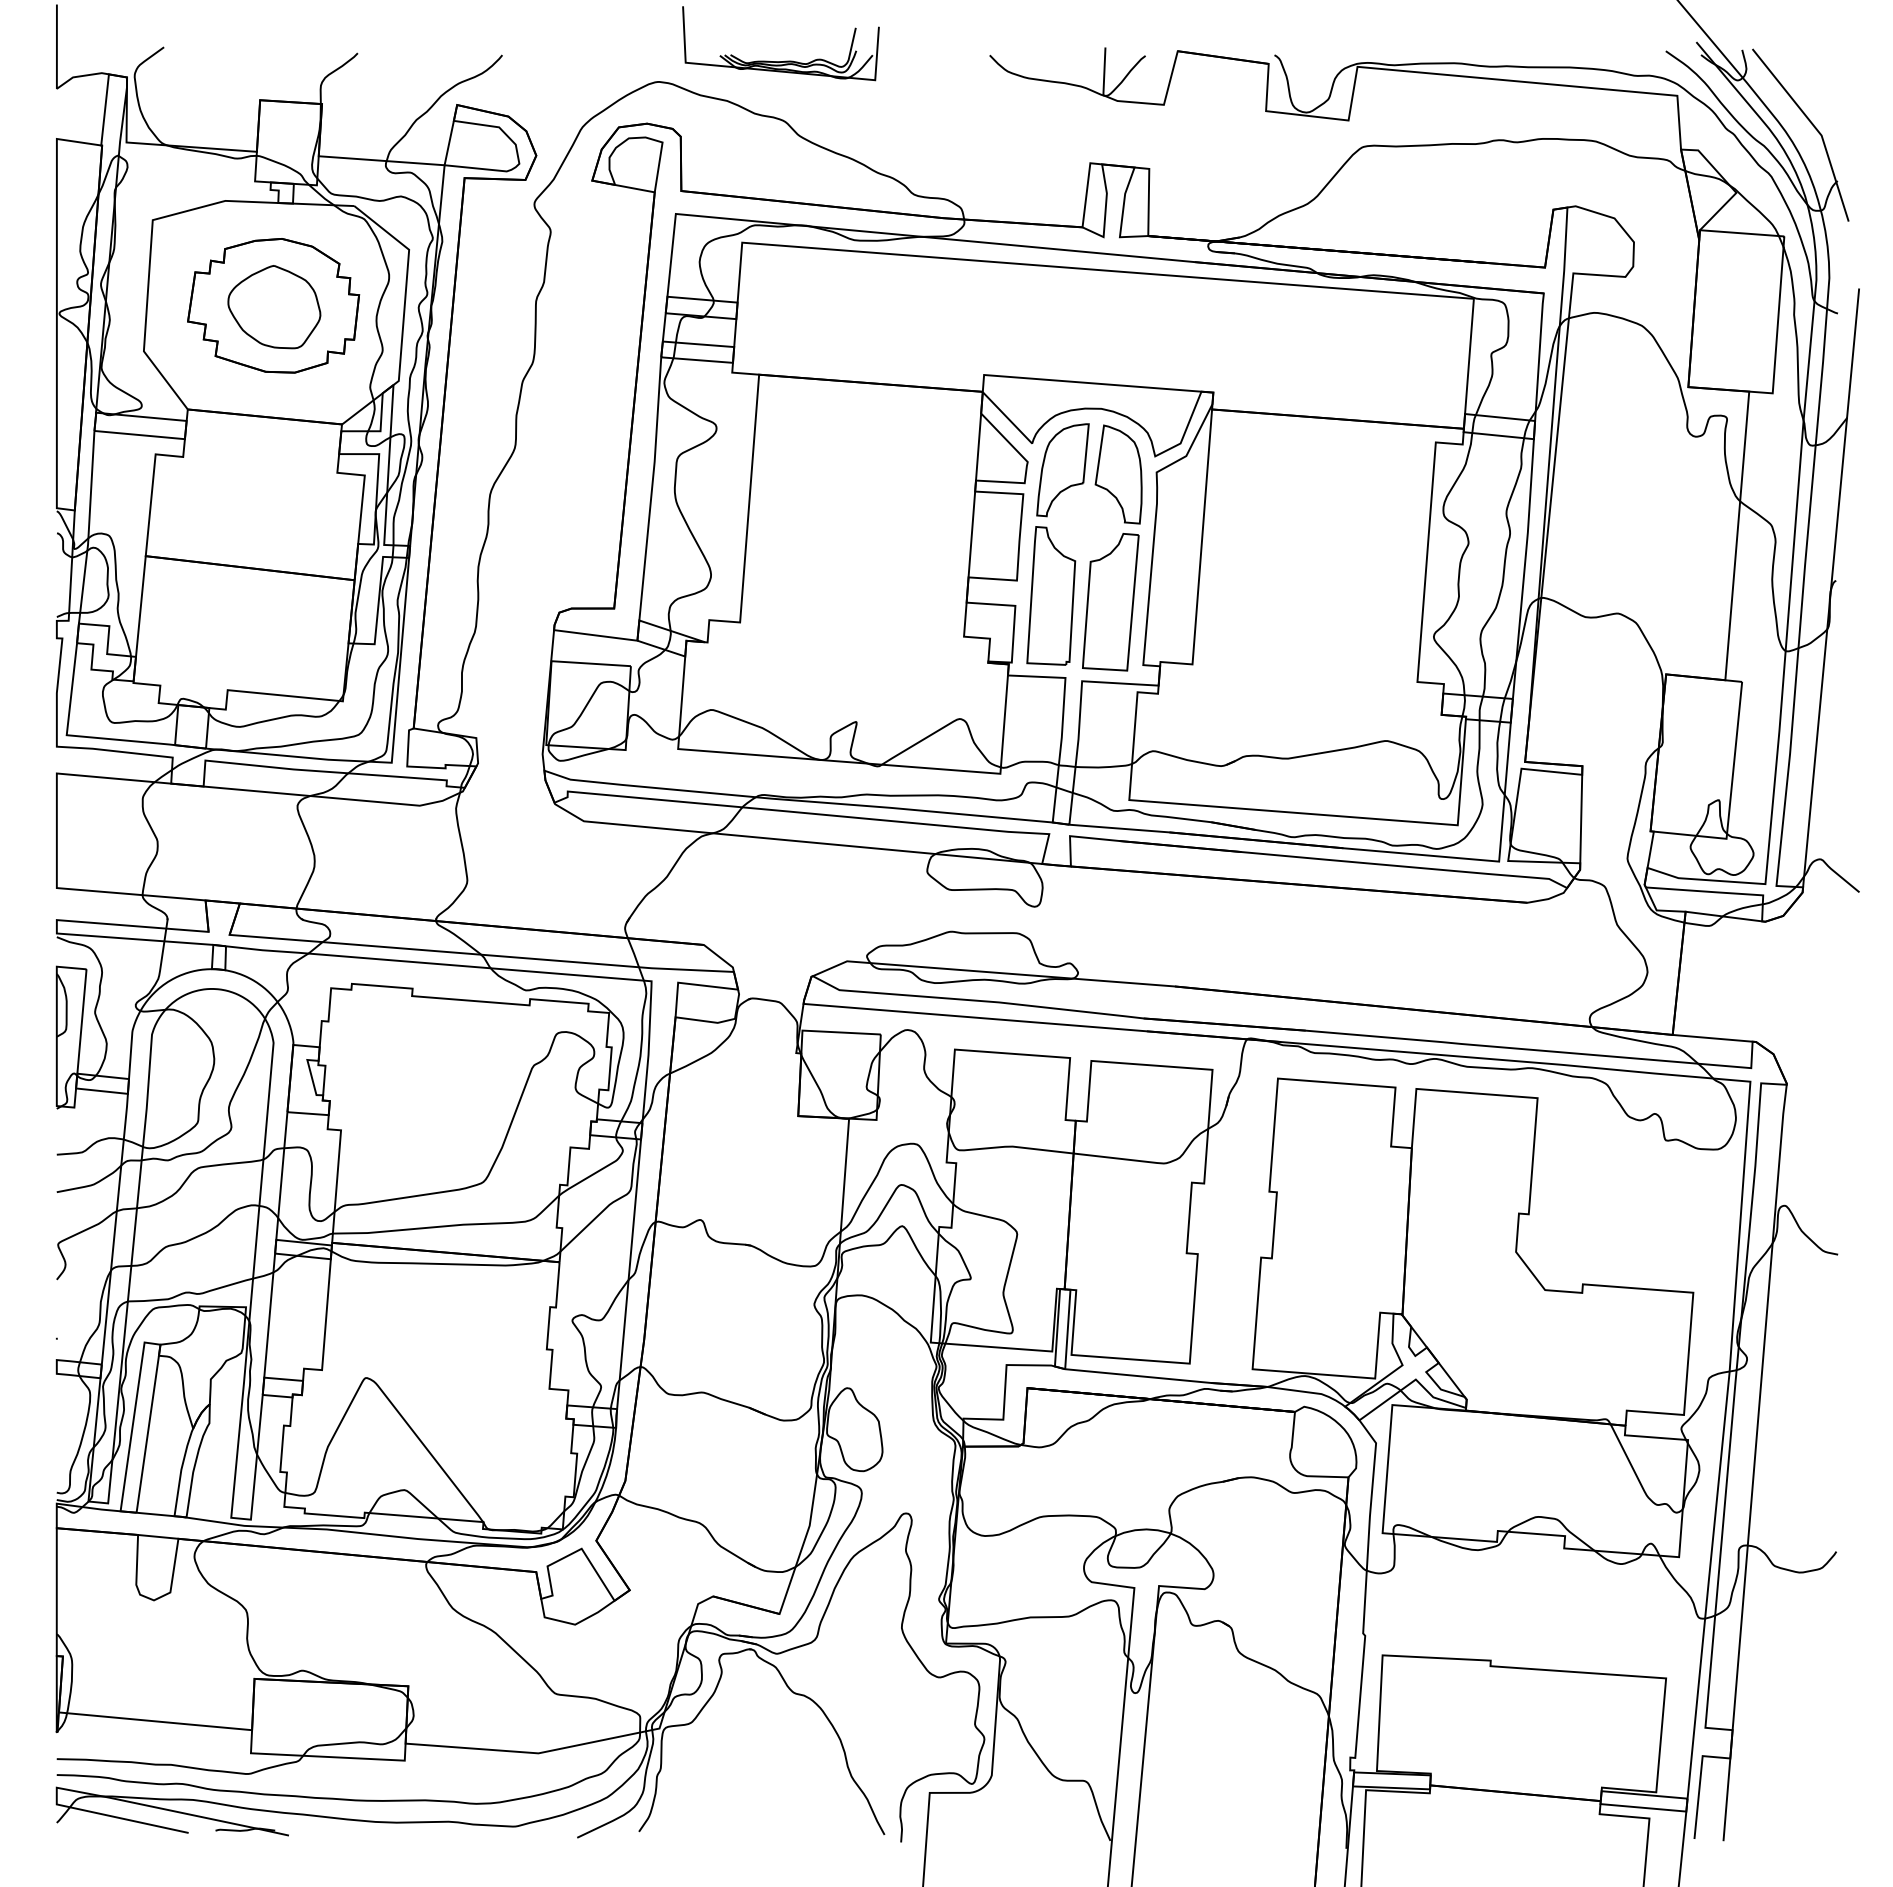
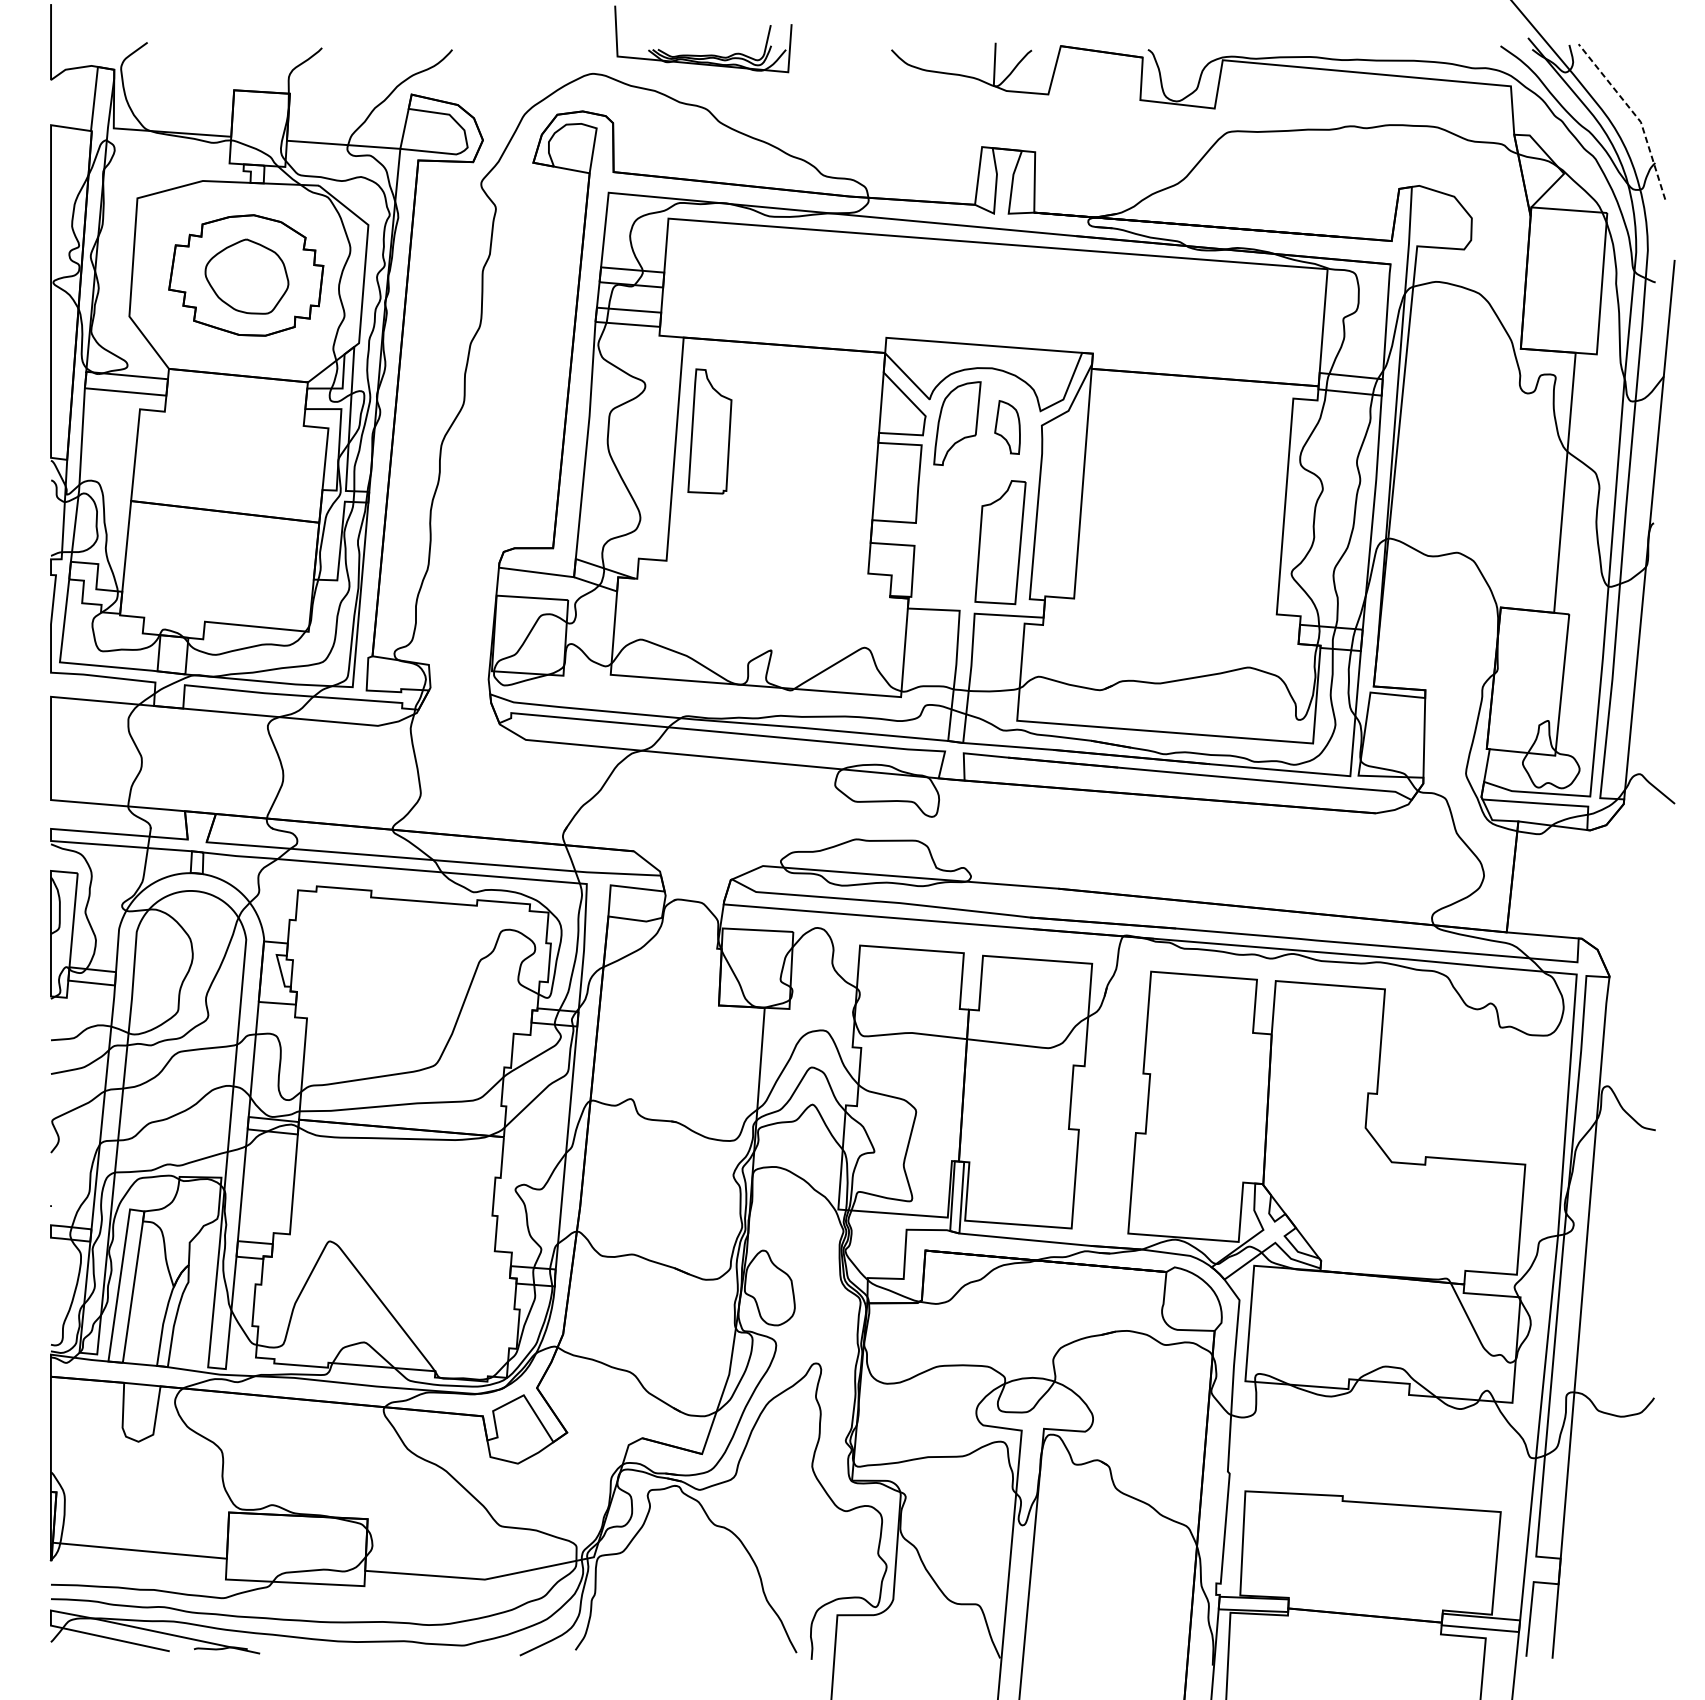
line: (1815, 127) -> (1635, 114), solid -> dashed
part: (1118, 474) -> (1007, 427), size x0.6
part: (1051, 595) -> (710, 431), moved

